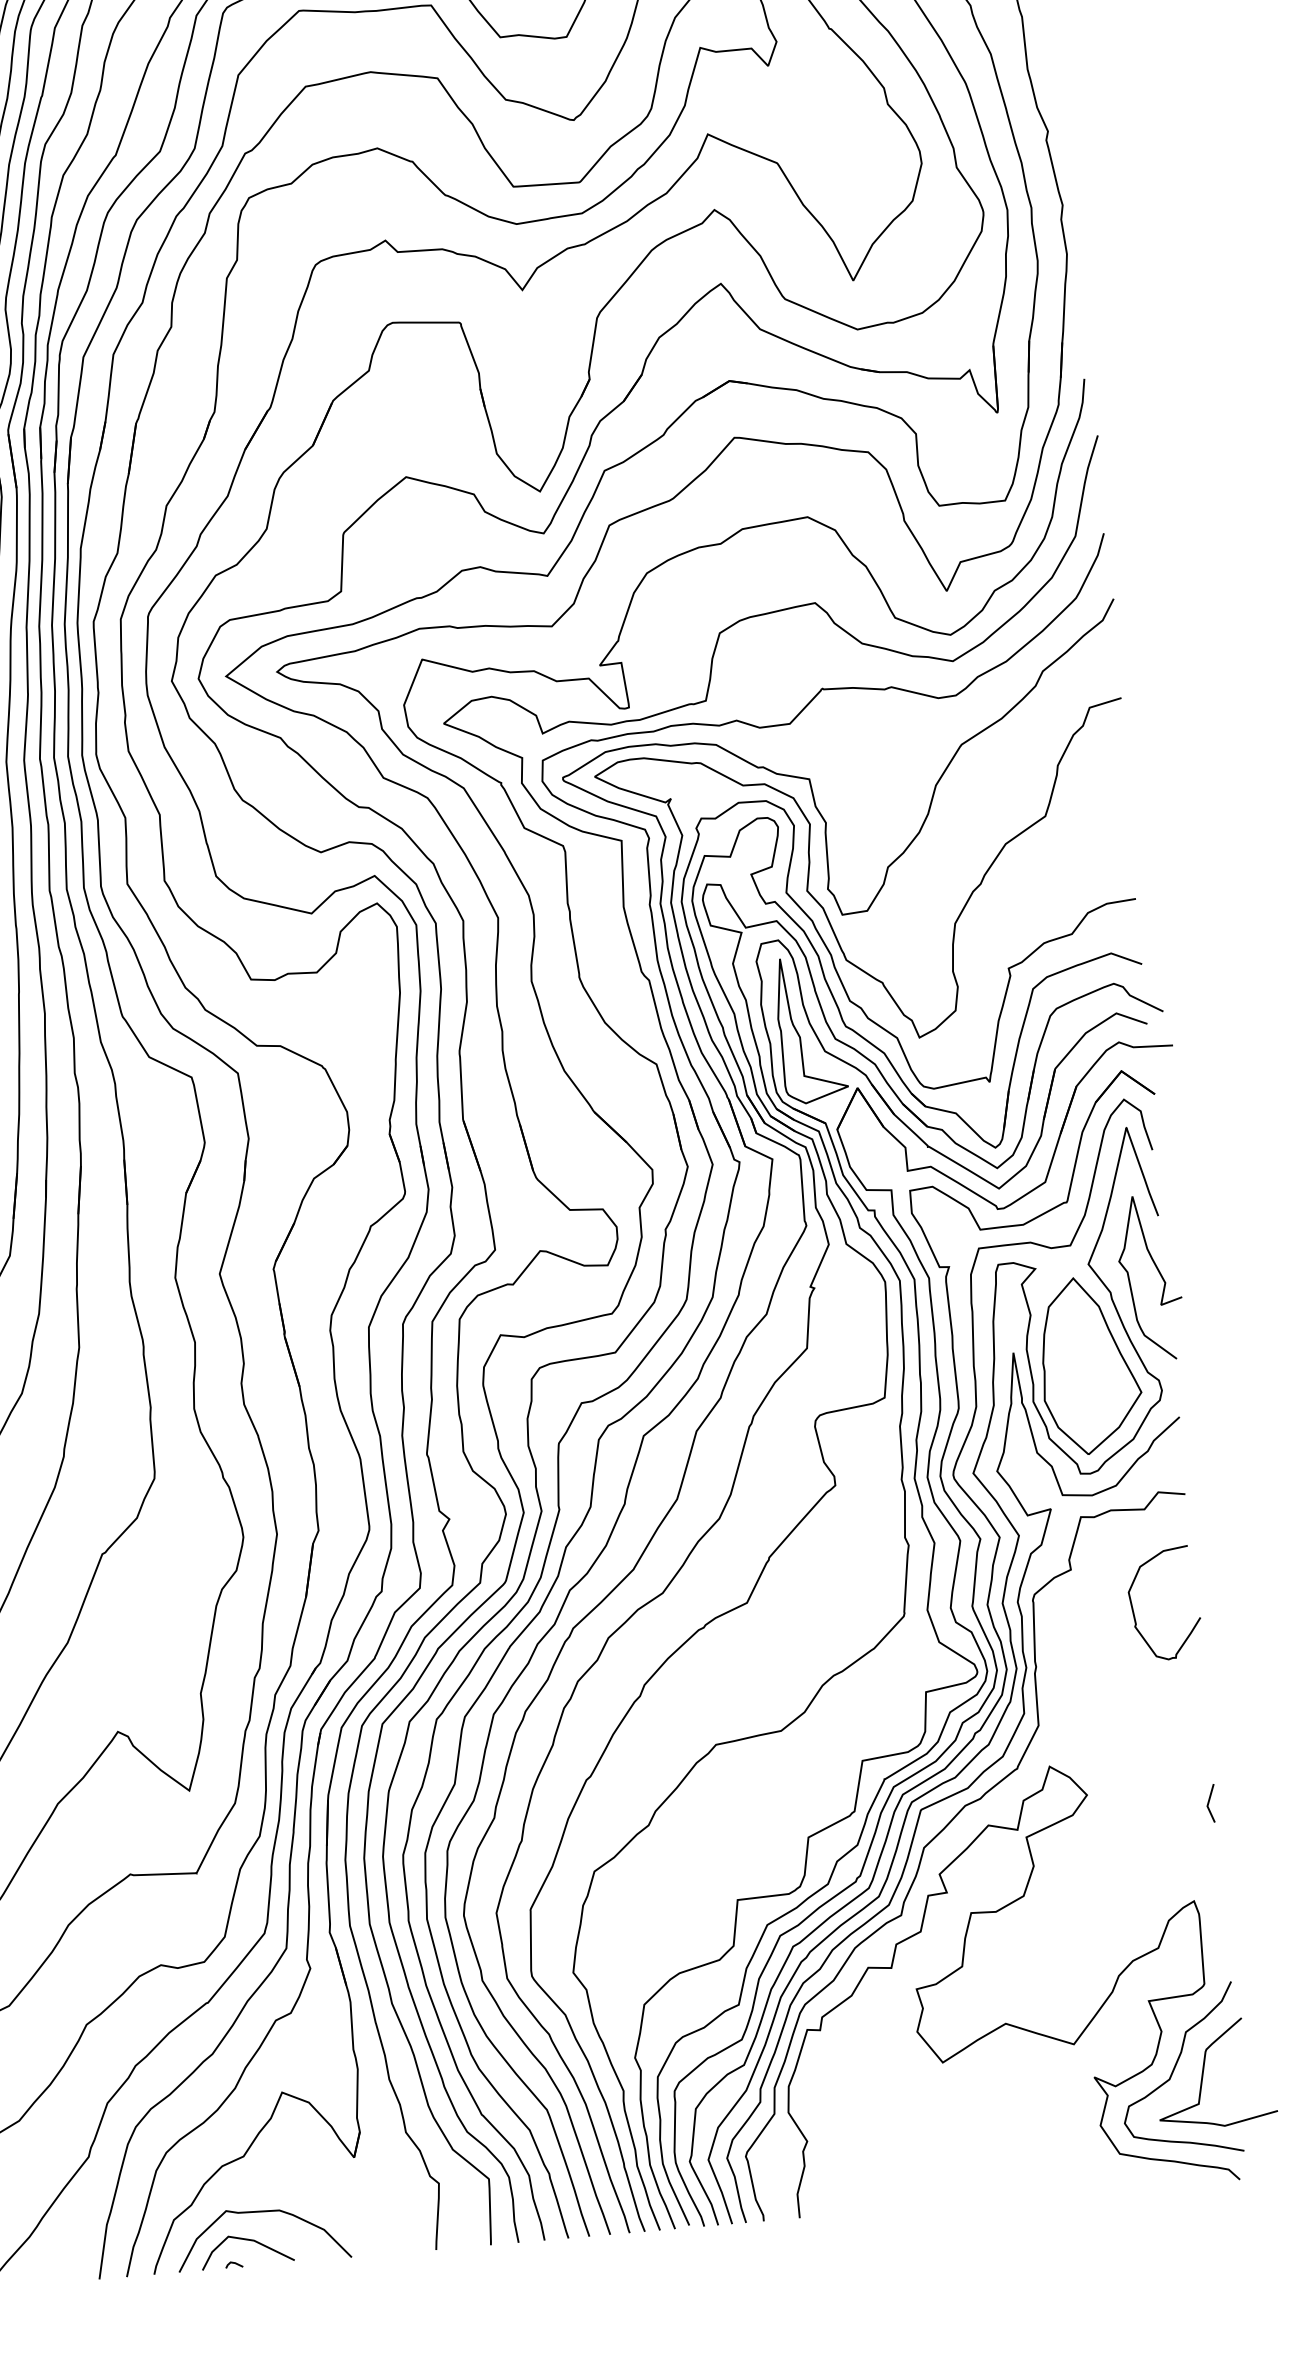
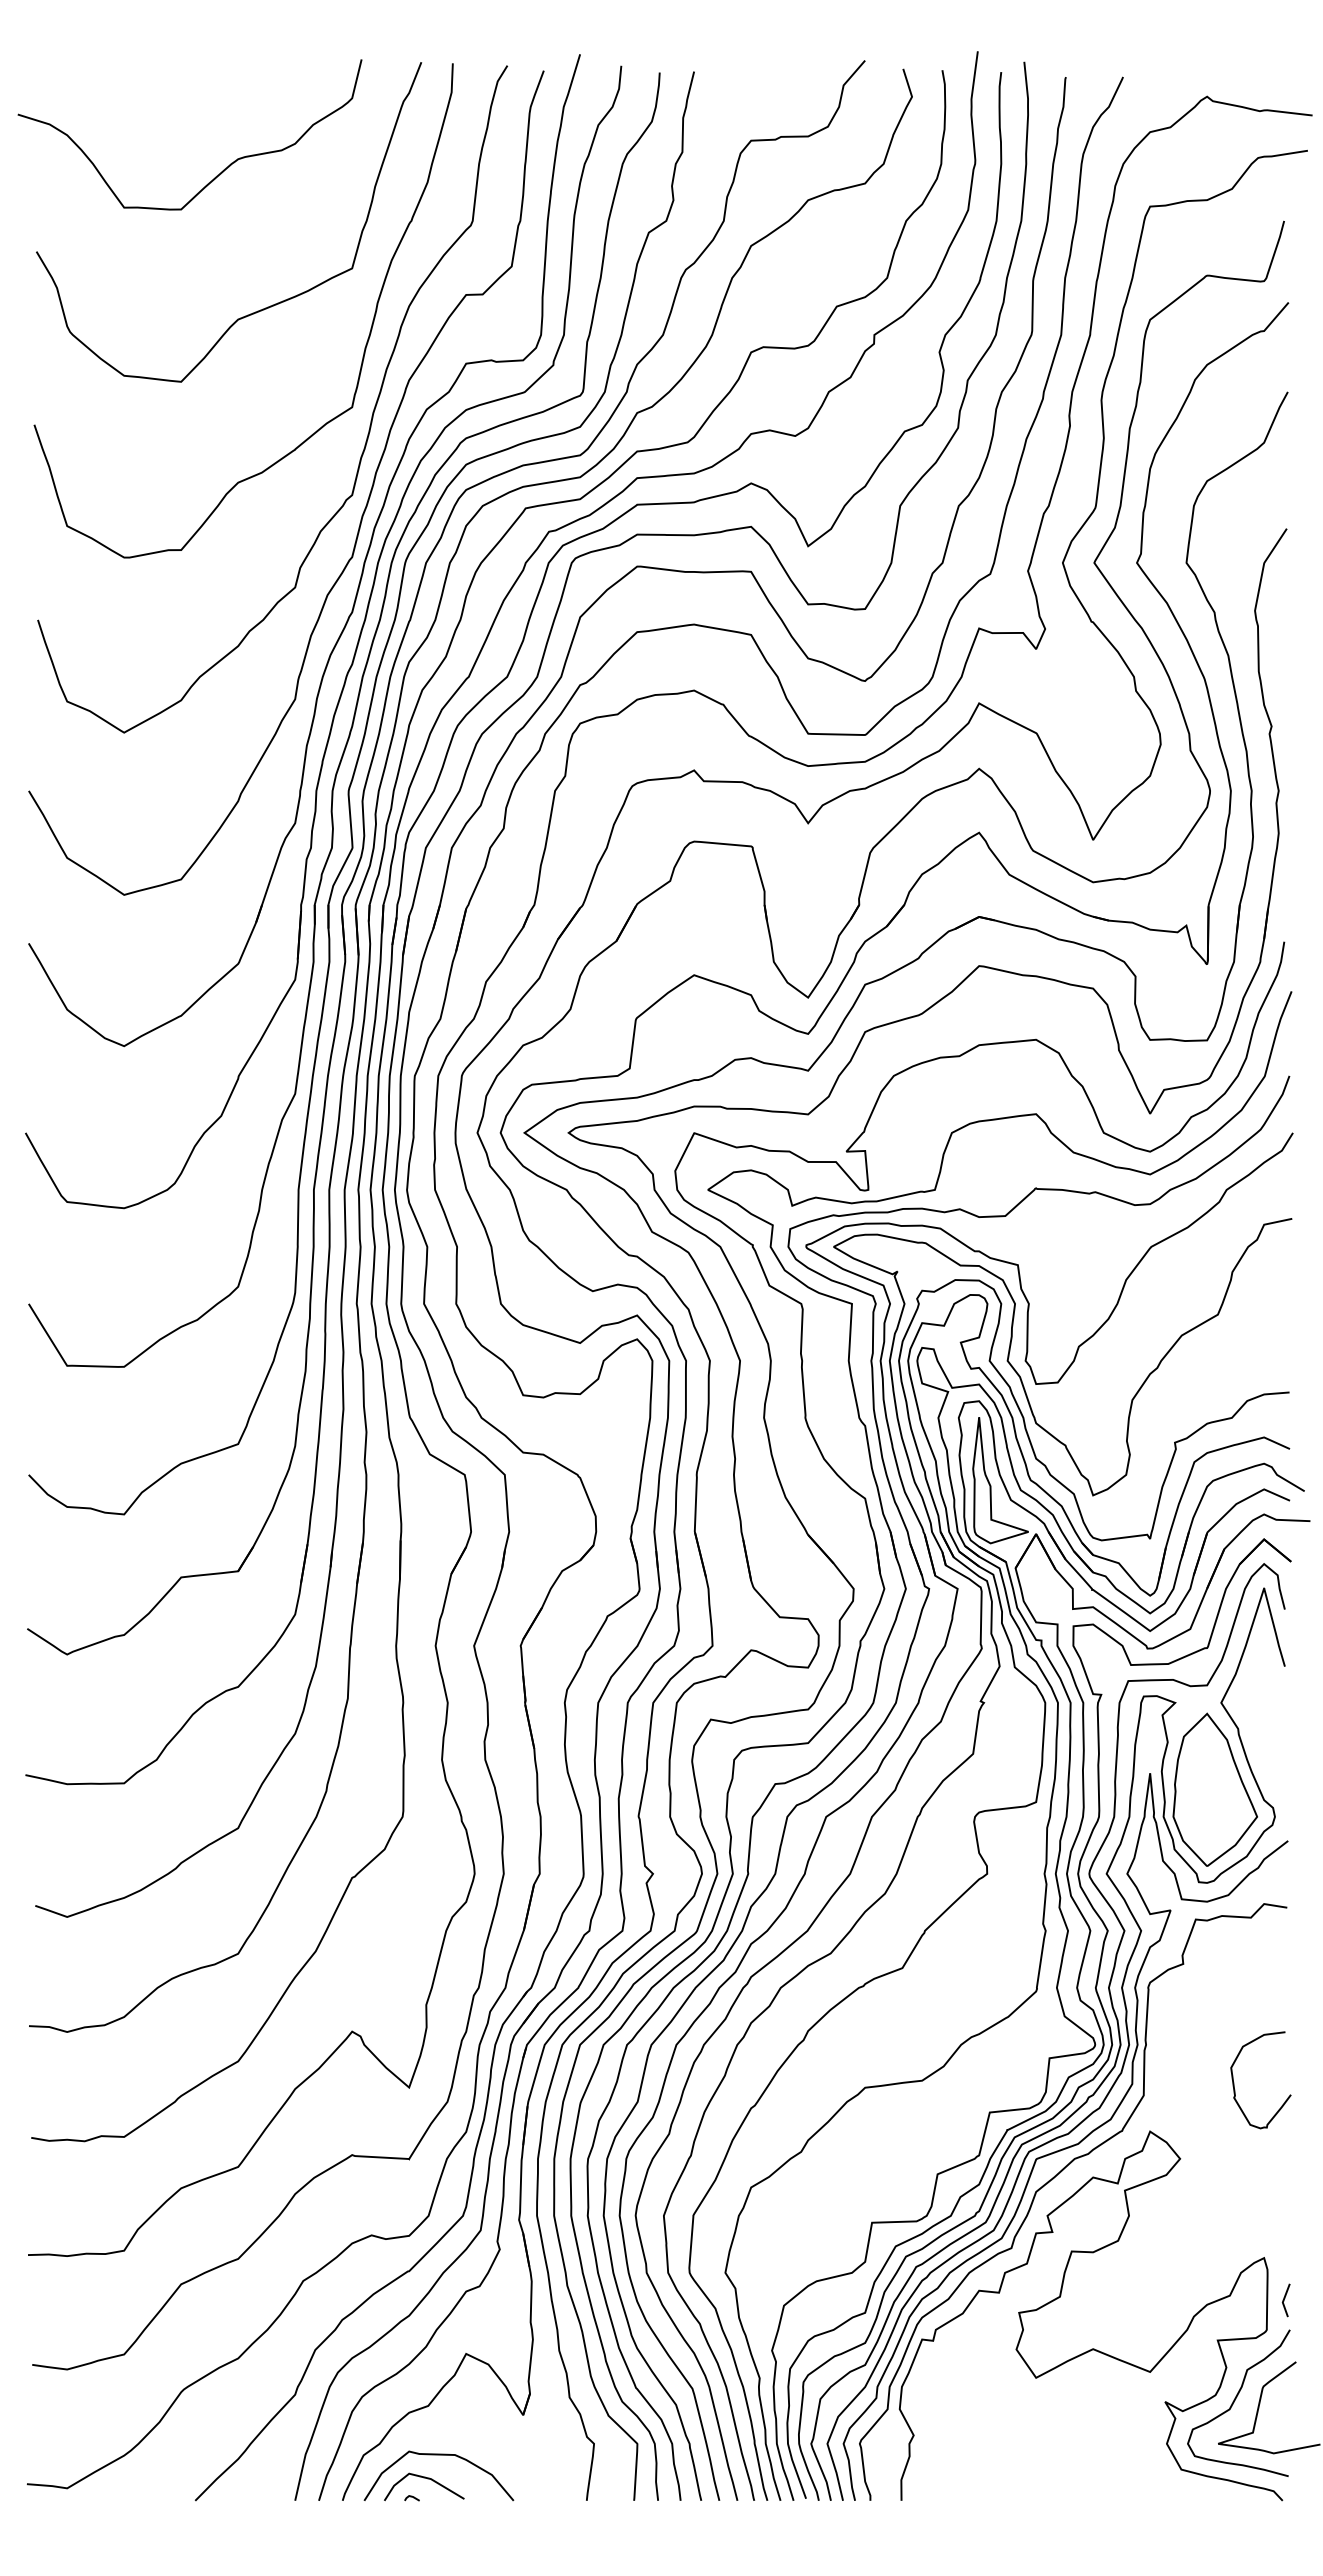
curve: (1158, 1272) -> (1280, 1715), removed
curve: (1134, 1609) -> (1234, 2082), moved
line: (1209, 1803) -> (1284, 2300), moved

